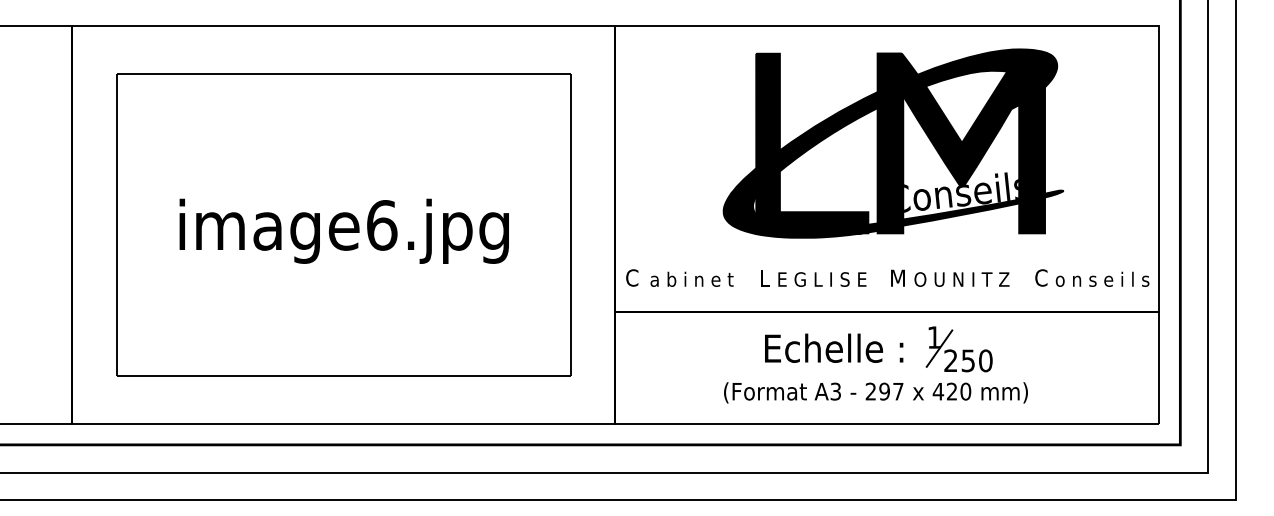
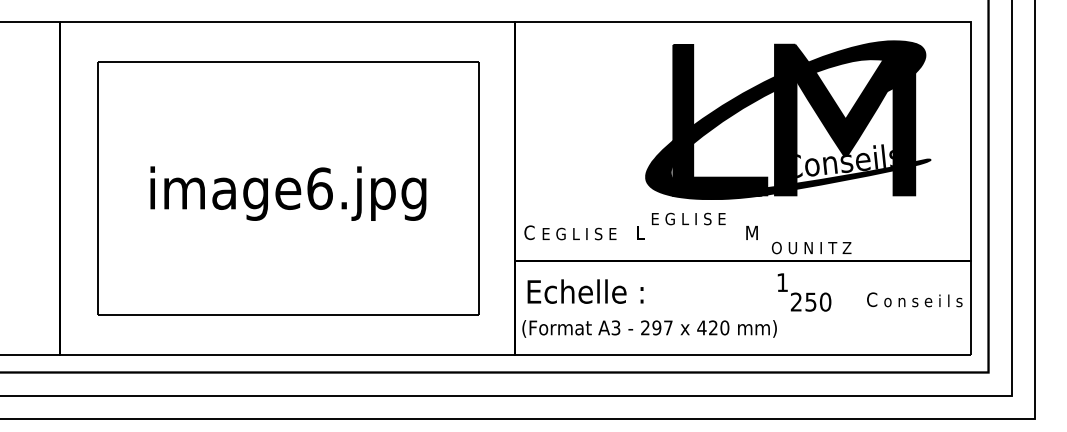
part: (893, 142) -> (788, 119), moved
text: (1091, 277) -> (914, 299), moved
text: (691, 278) -> (579, 233), a b i n e t -> E G L I S E
text: (822, 278) -> (688, 218), moved
text: (961, 278) -> (811, 247), moved
text: (834, 348) -> (585, 291), moved
line: (939, 348) -> (786, 291), removed
text: (875, 392) -> (649, 328), moved

